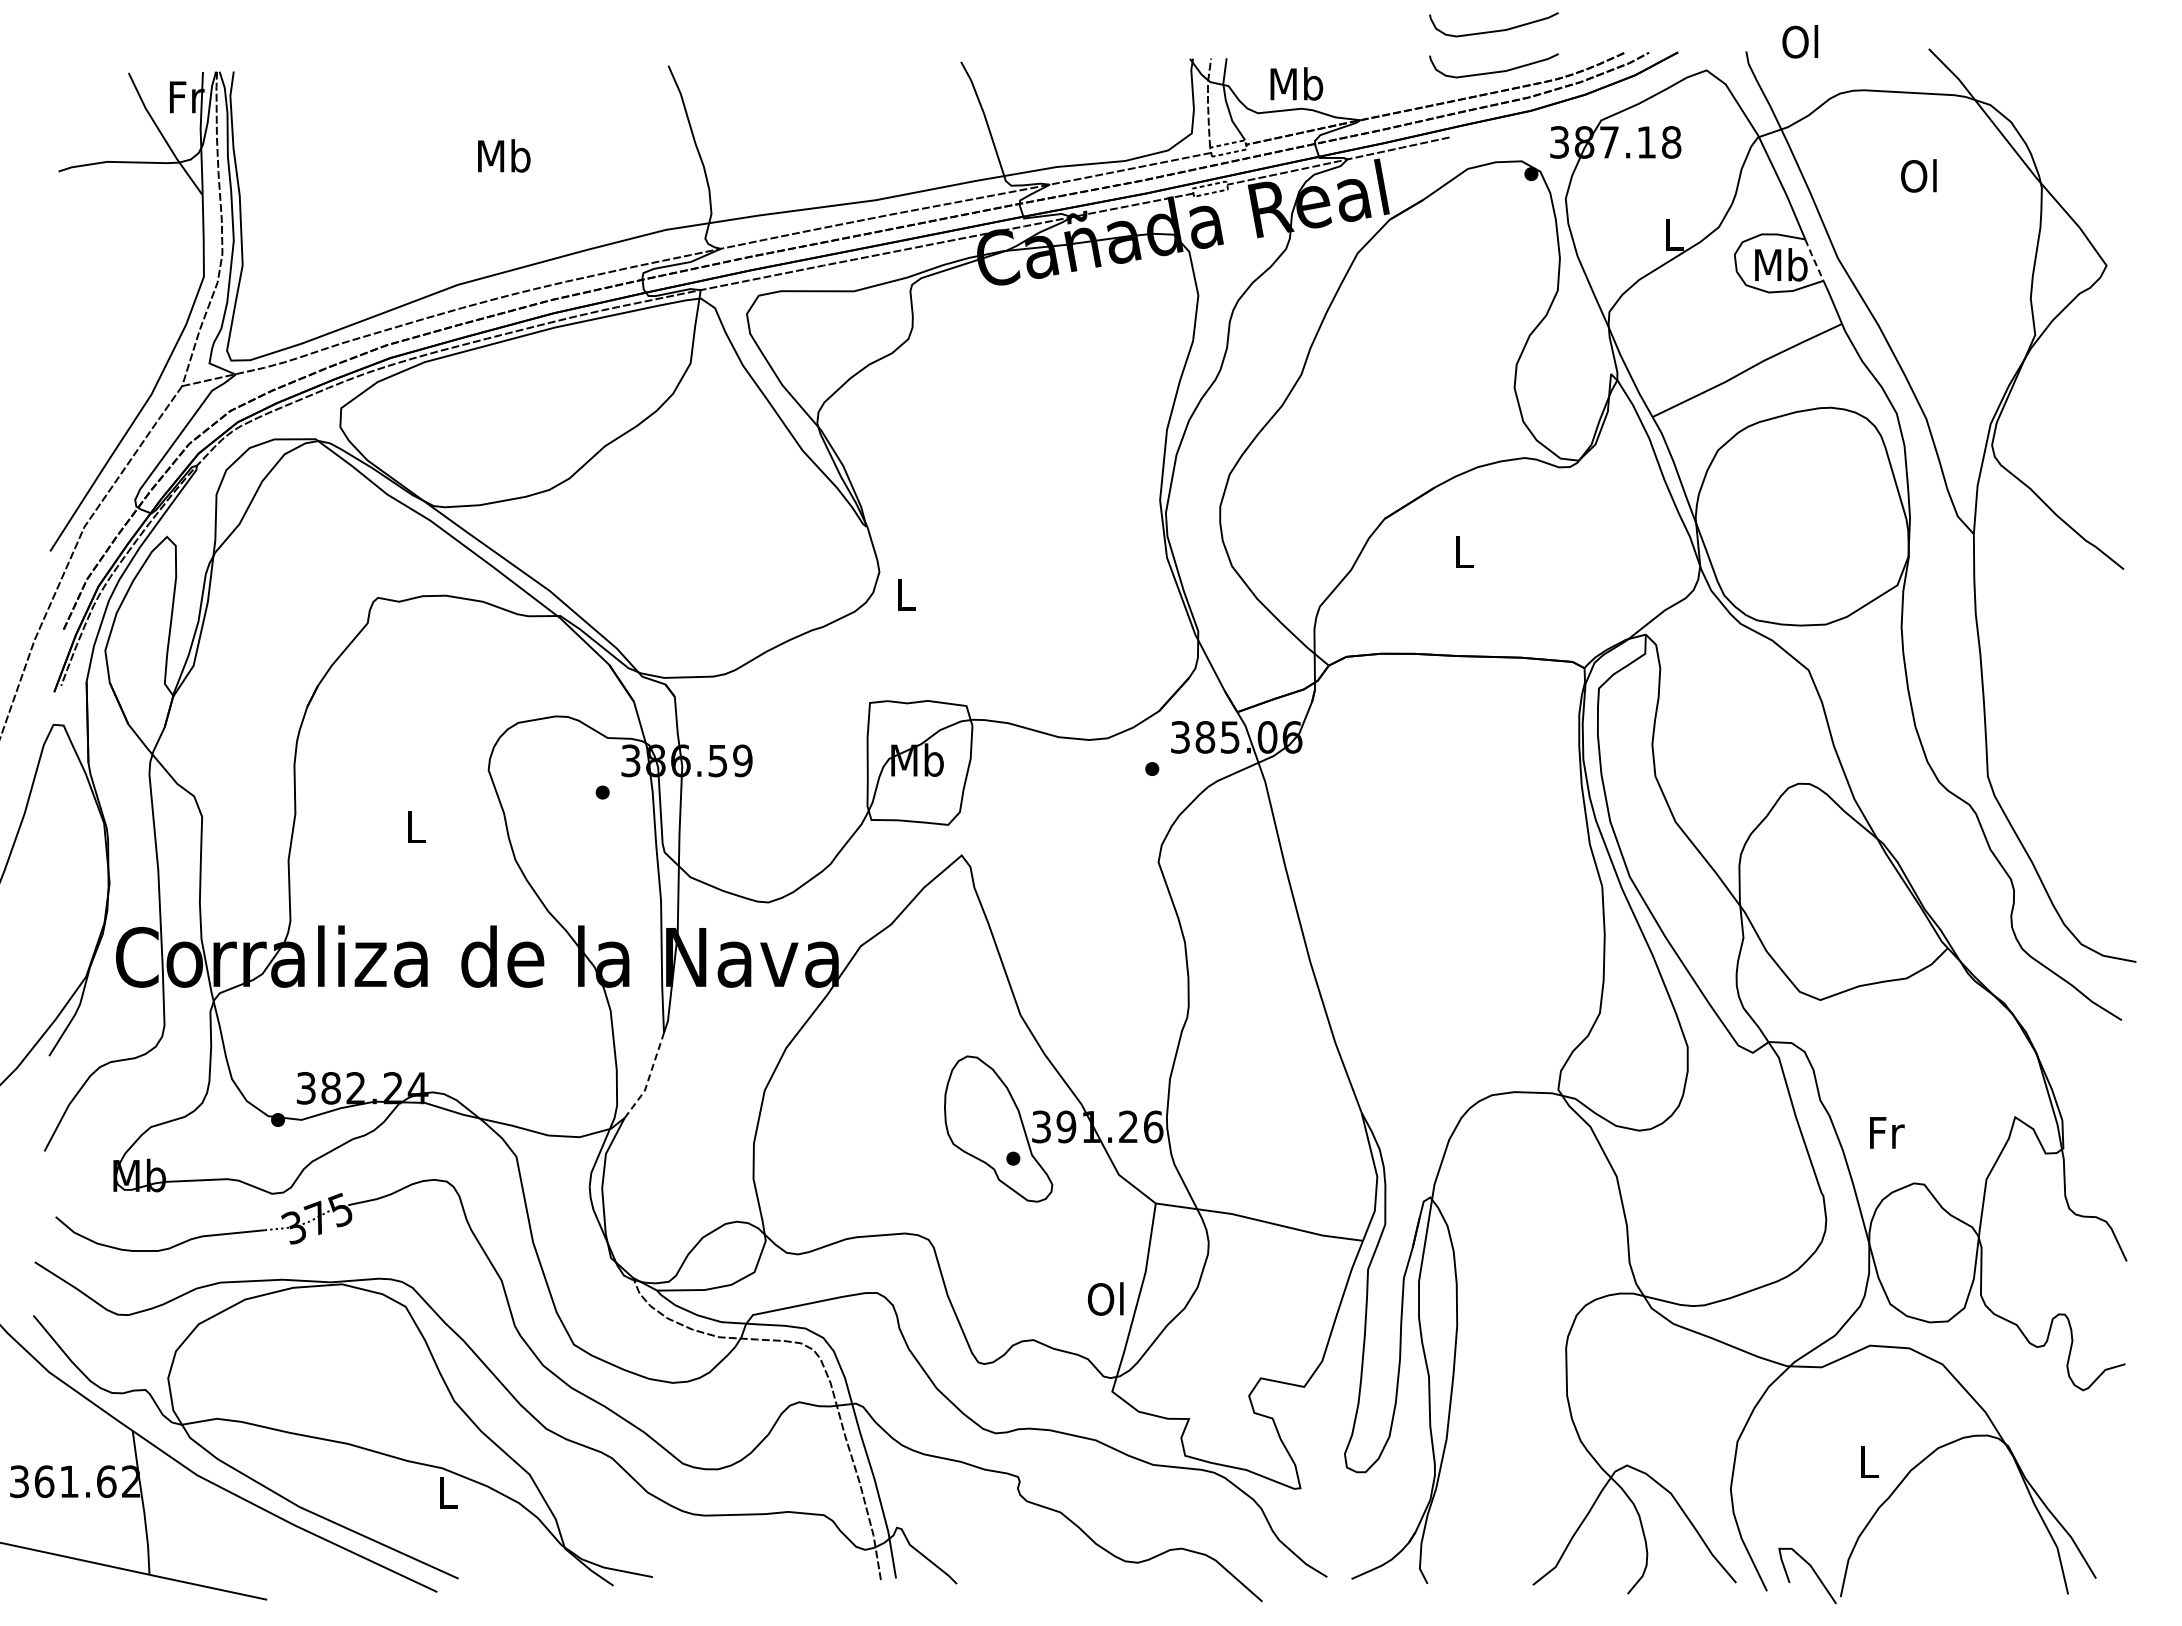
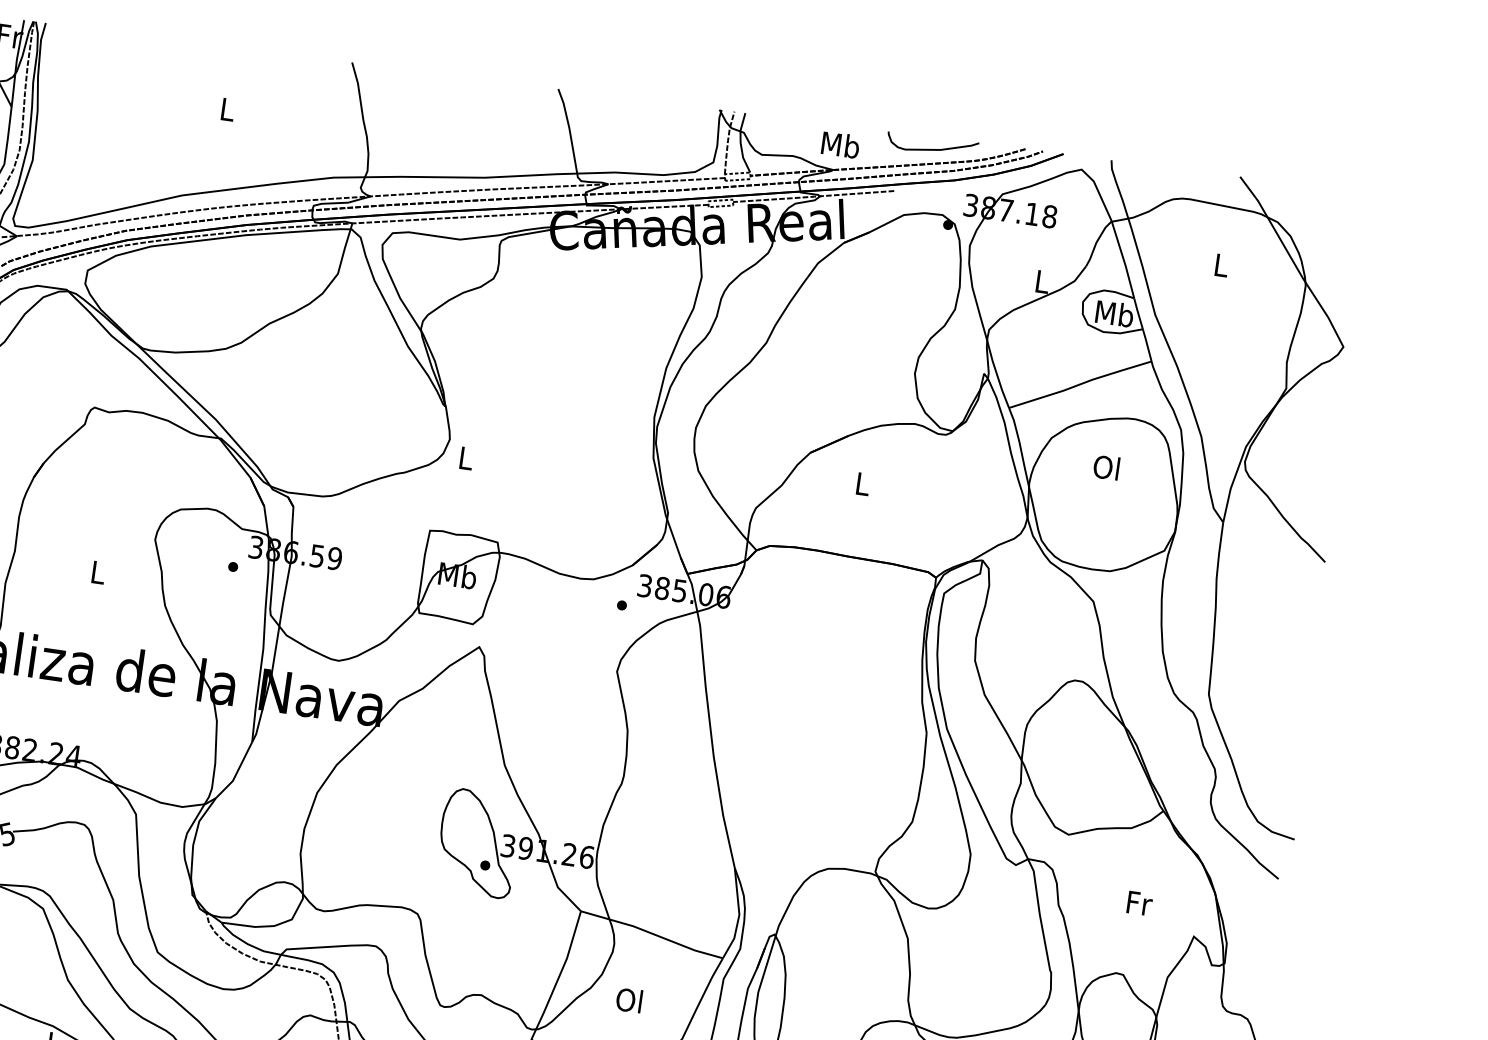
curve: (1493, 30) -> (935, 120), removed
text: (1800, 41) -> (1106, 467), moved
text: (1296, 83) -> (840, 144), moved
text: (504, 155) -> (227, 109), Mb -> L
text: (1918, 175) -> (1220, 264), Ol -> L
line: (1813, 259) -> (1137, 313), dashed -> solid
line: (649, 1077) -> (237, 772), dashed -> solid
text: (1887, 1132) -> (1140, 903), moved
text: (1105, 1298) -> (629, 999), moved

